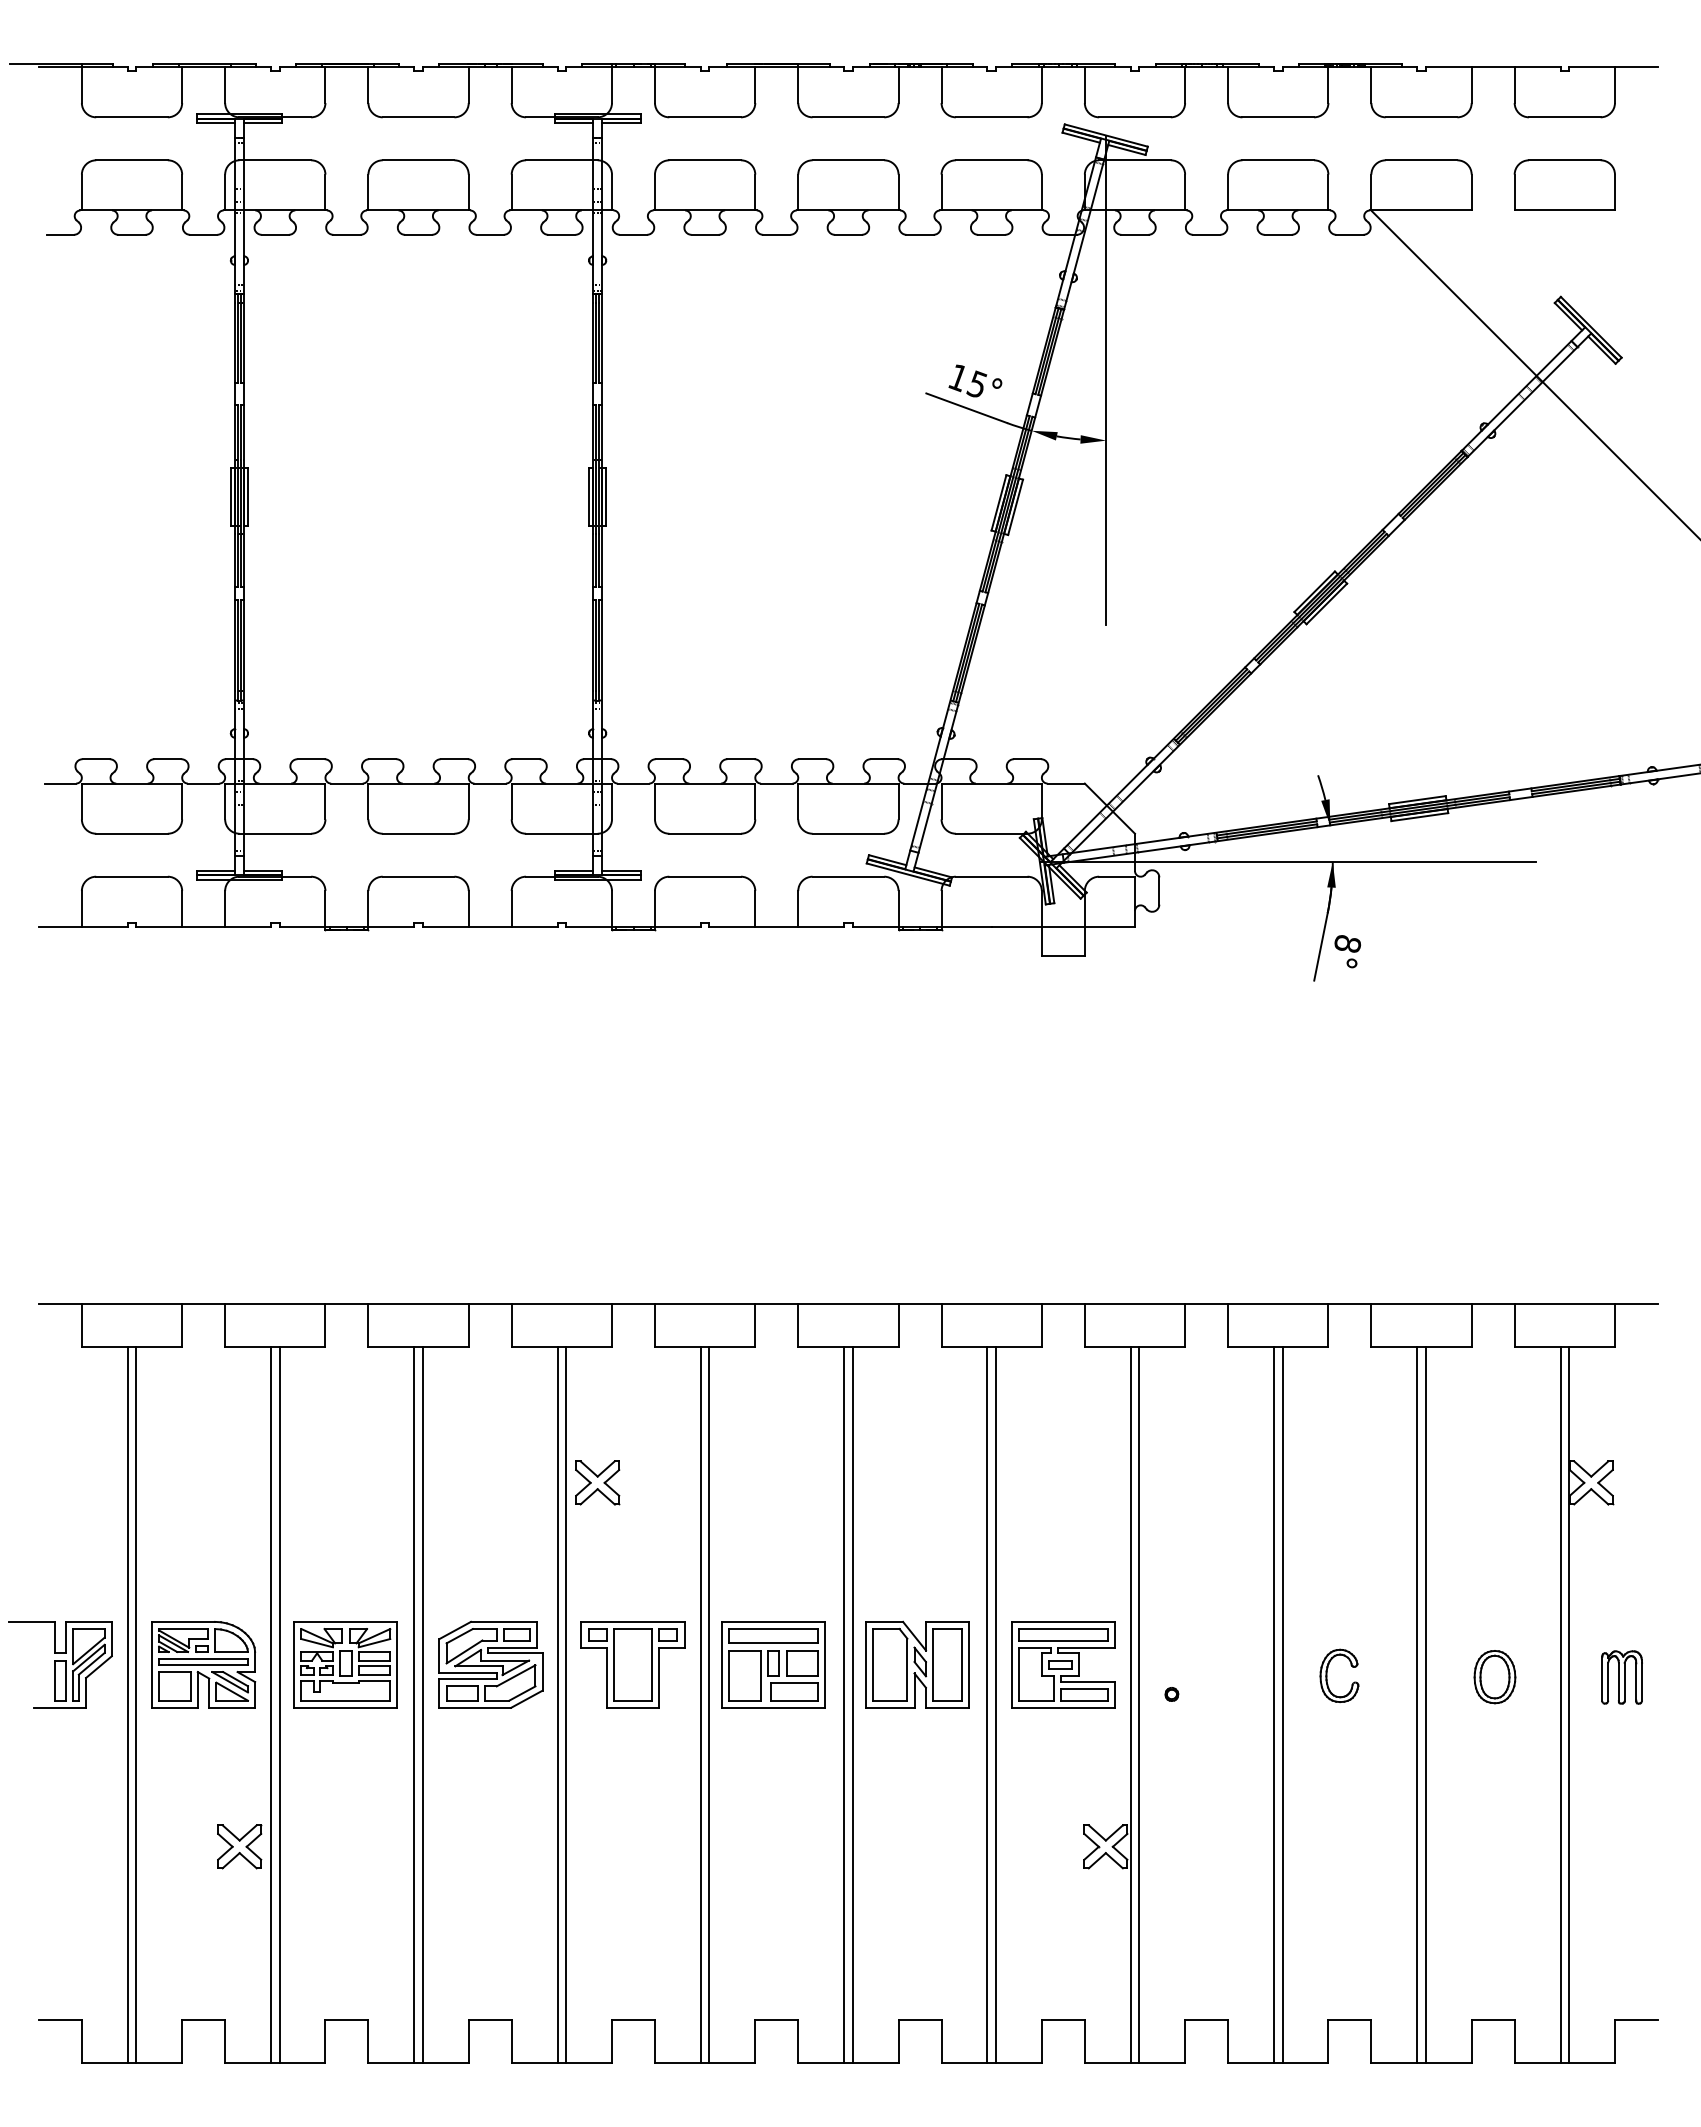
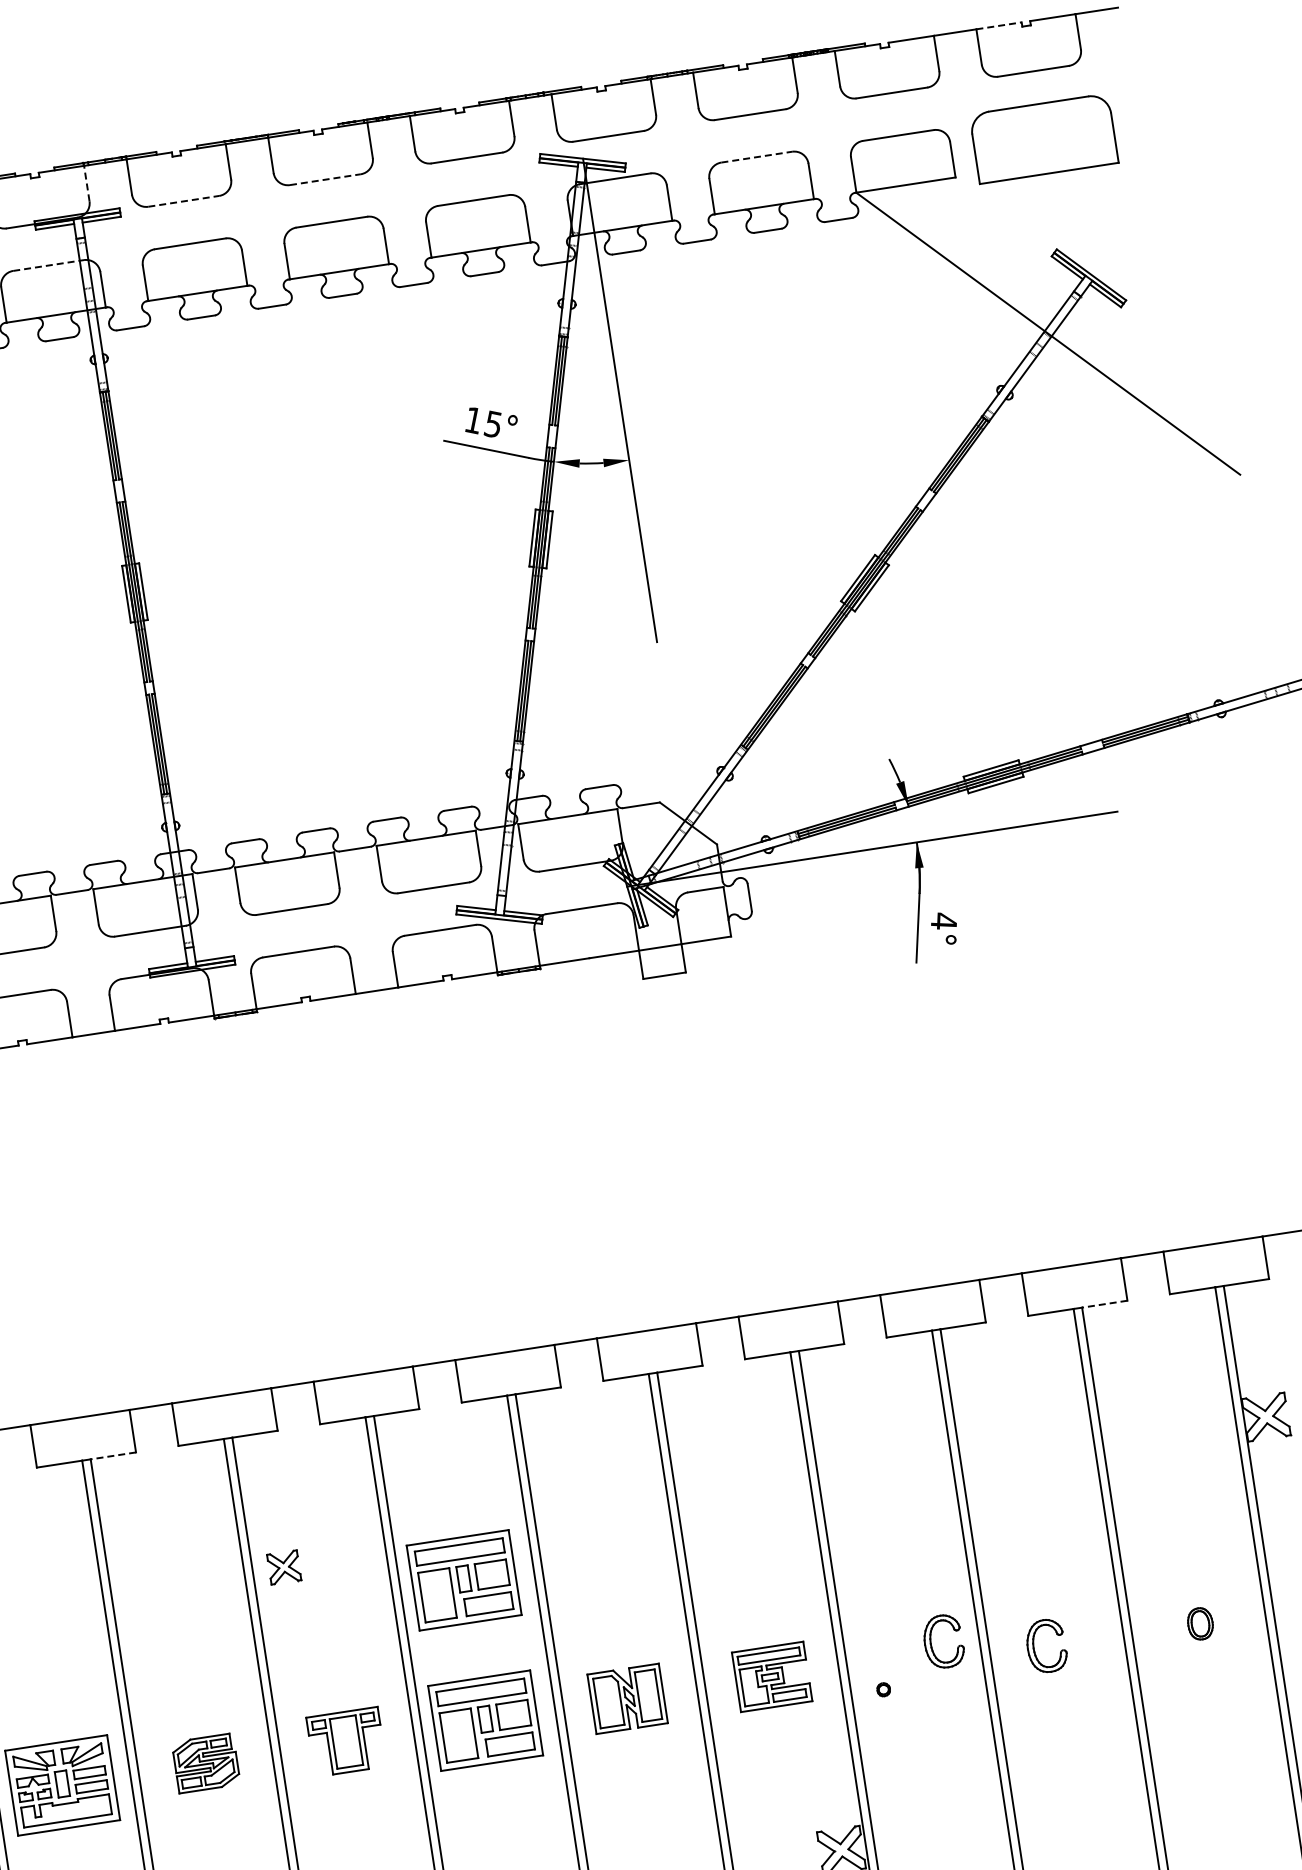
line: (1537, 67) -> (999, 26), solid -> dashed
line: (612, 85) -> (87, 183), solid -> dashed
line: (705, 117) -> (184, 201), solid -> dashed
line: (848, 117) -> (325, 179), solid -> dashed
line: (561, 160) -> (48, 265), solid -> dashed
line: (1278, 160) -> (757, 157), solid -> dashed
part: (1564, 184) -> (1043, 137), size x1.4
text: (1347, 943) -> (943, 920), 8° -> 4°
line: (445, 1346) -> (113, 1455), solid -> dashed
line: (1448, 1346) -> (1104, 1303), solid -> dashed
part: (597, 1482) -> (283, 1567), size x0.7
part: (773, 1522) -> (463, 1580), added
part: (1226, 1655) -> (931, 1642), added
part: (490, 1664) -> (205, 1763), size x0.6
part: (632, 1664) -> (345, 1741), size x0.7
part: (917, 1664) -> (627, 1698), size x0.7
part: (1063, 1664) -> (772, 1676), size x0.7
part: (1494, 1677) -> (1200, 1624), size x0.6

